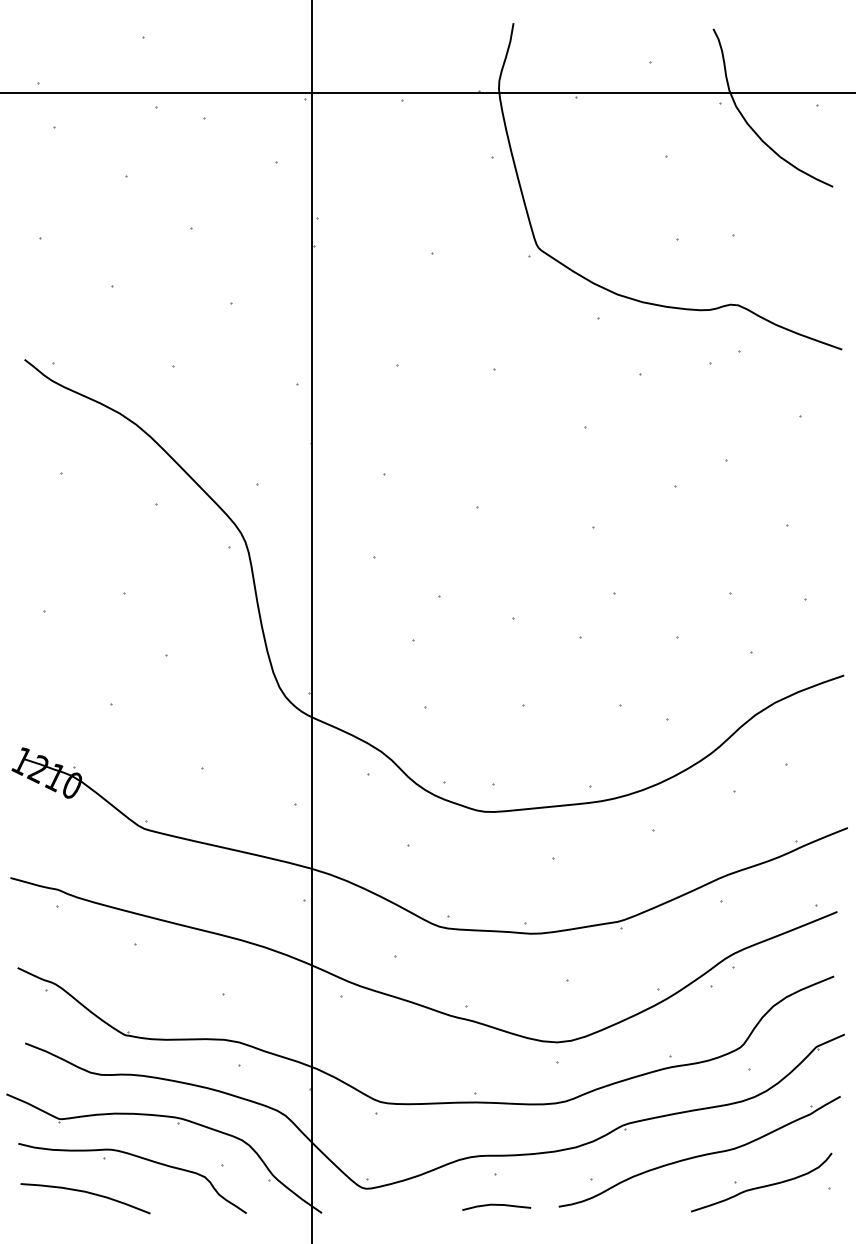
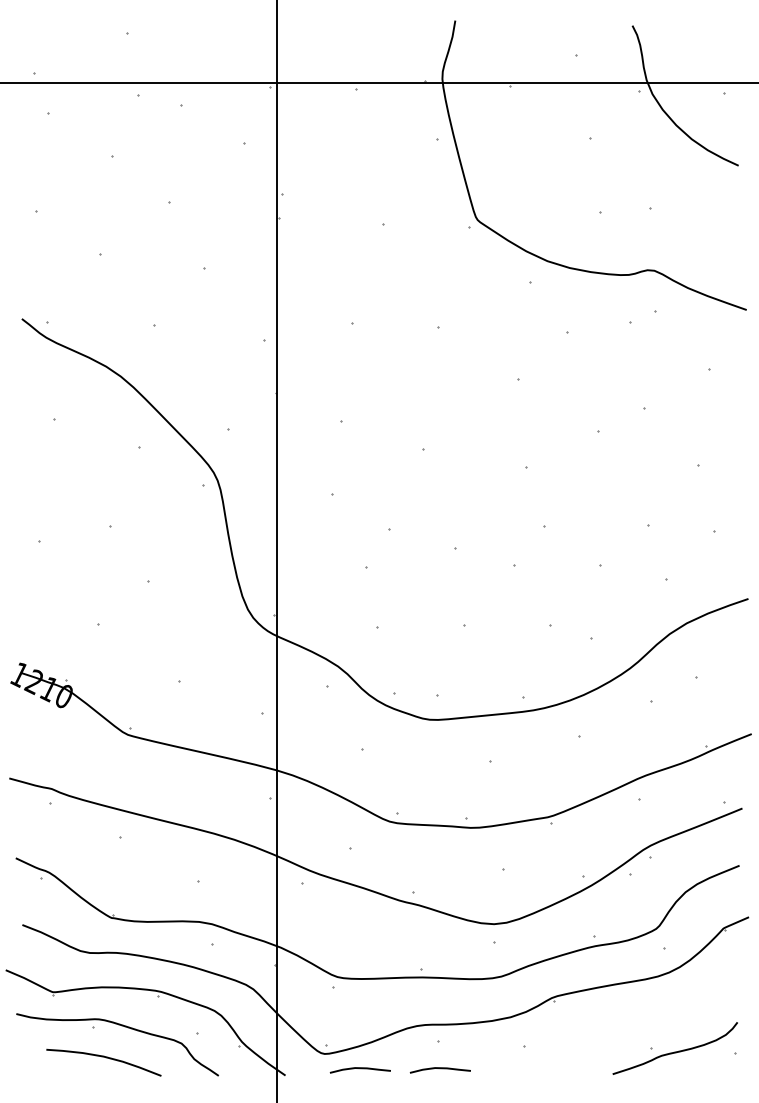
part: (699, 1151) -> (620, 1020), removed
curve: (85, 1192) -> (103, 1057), moved
curve: (405, 1206) -> (359, 1069), added

